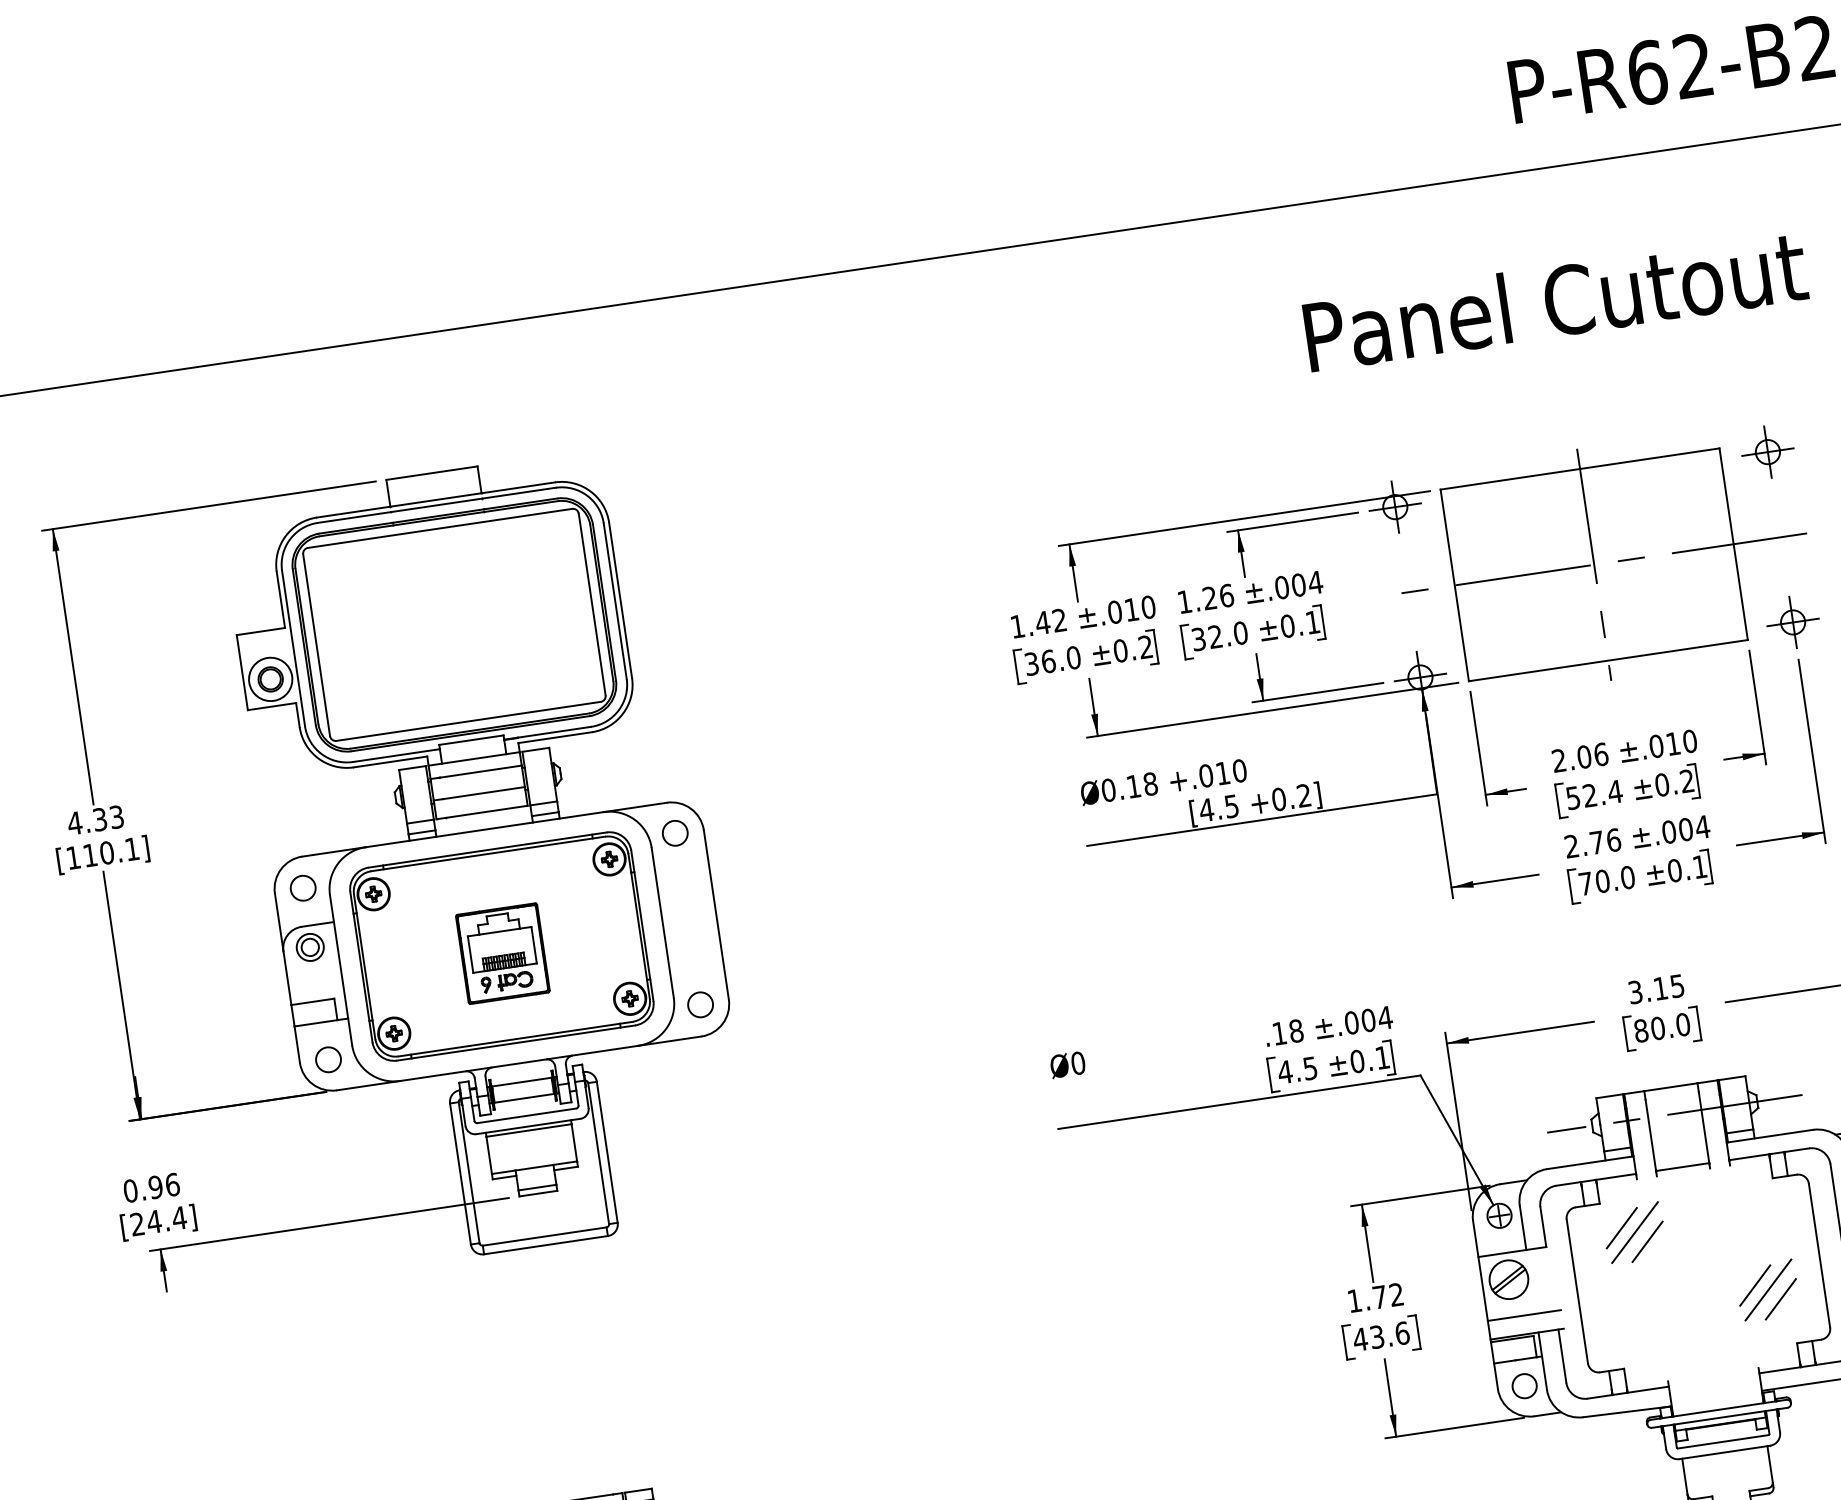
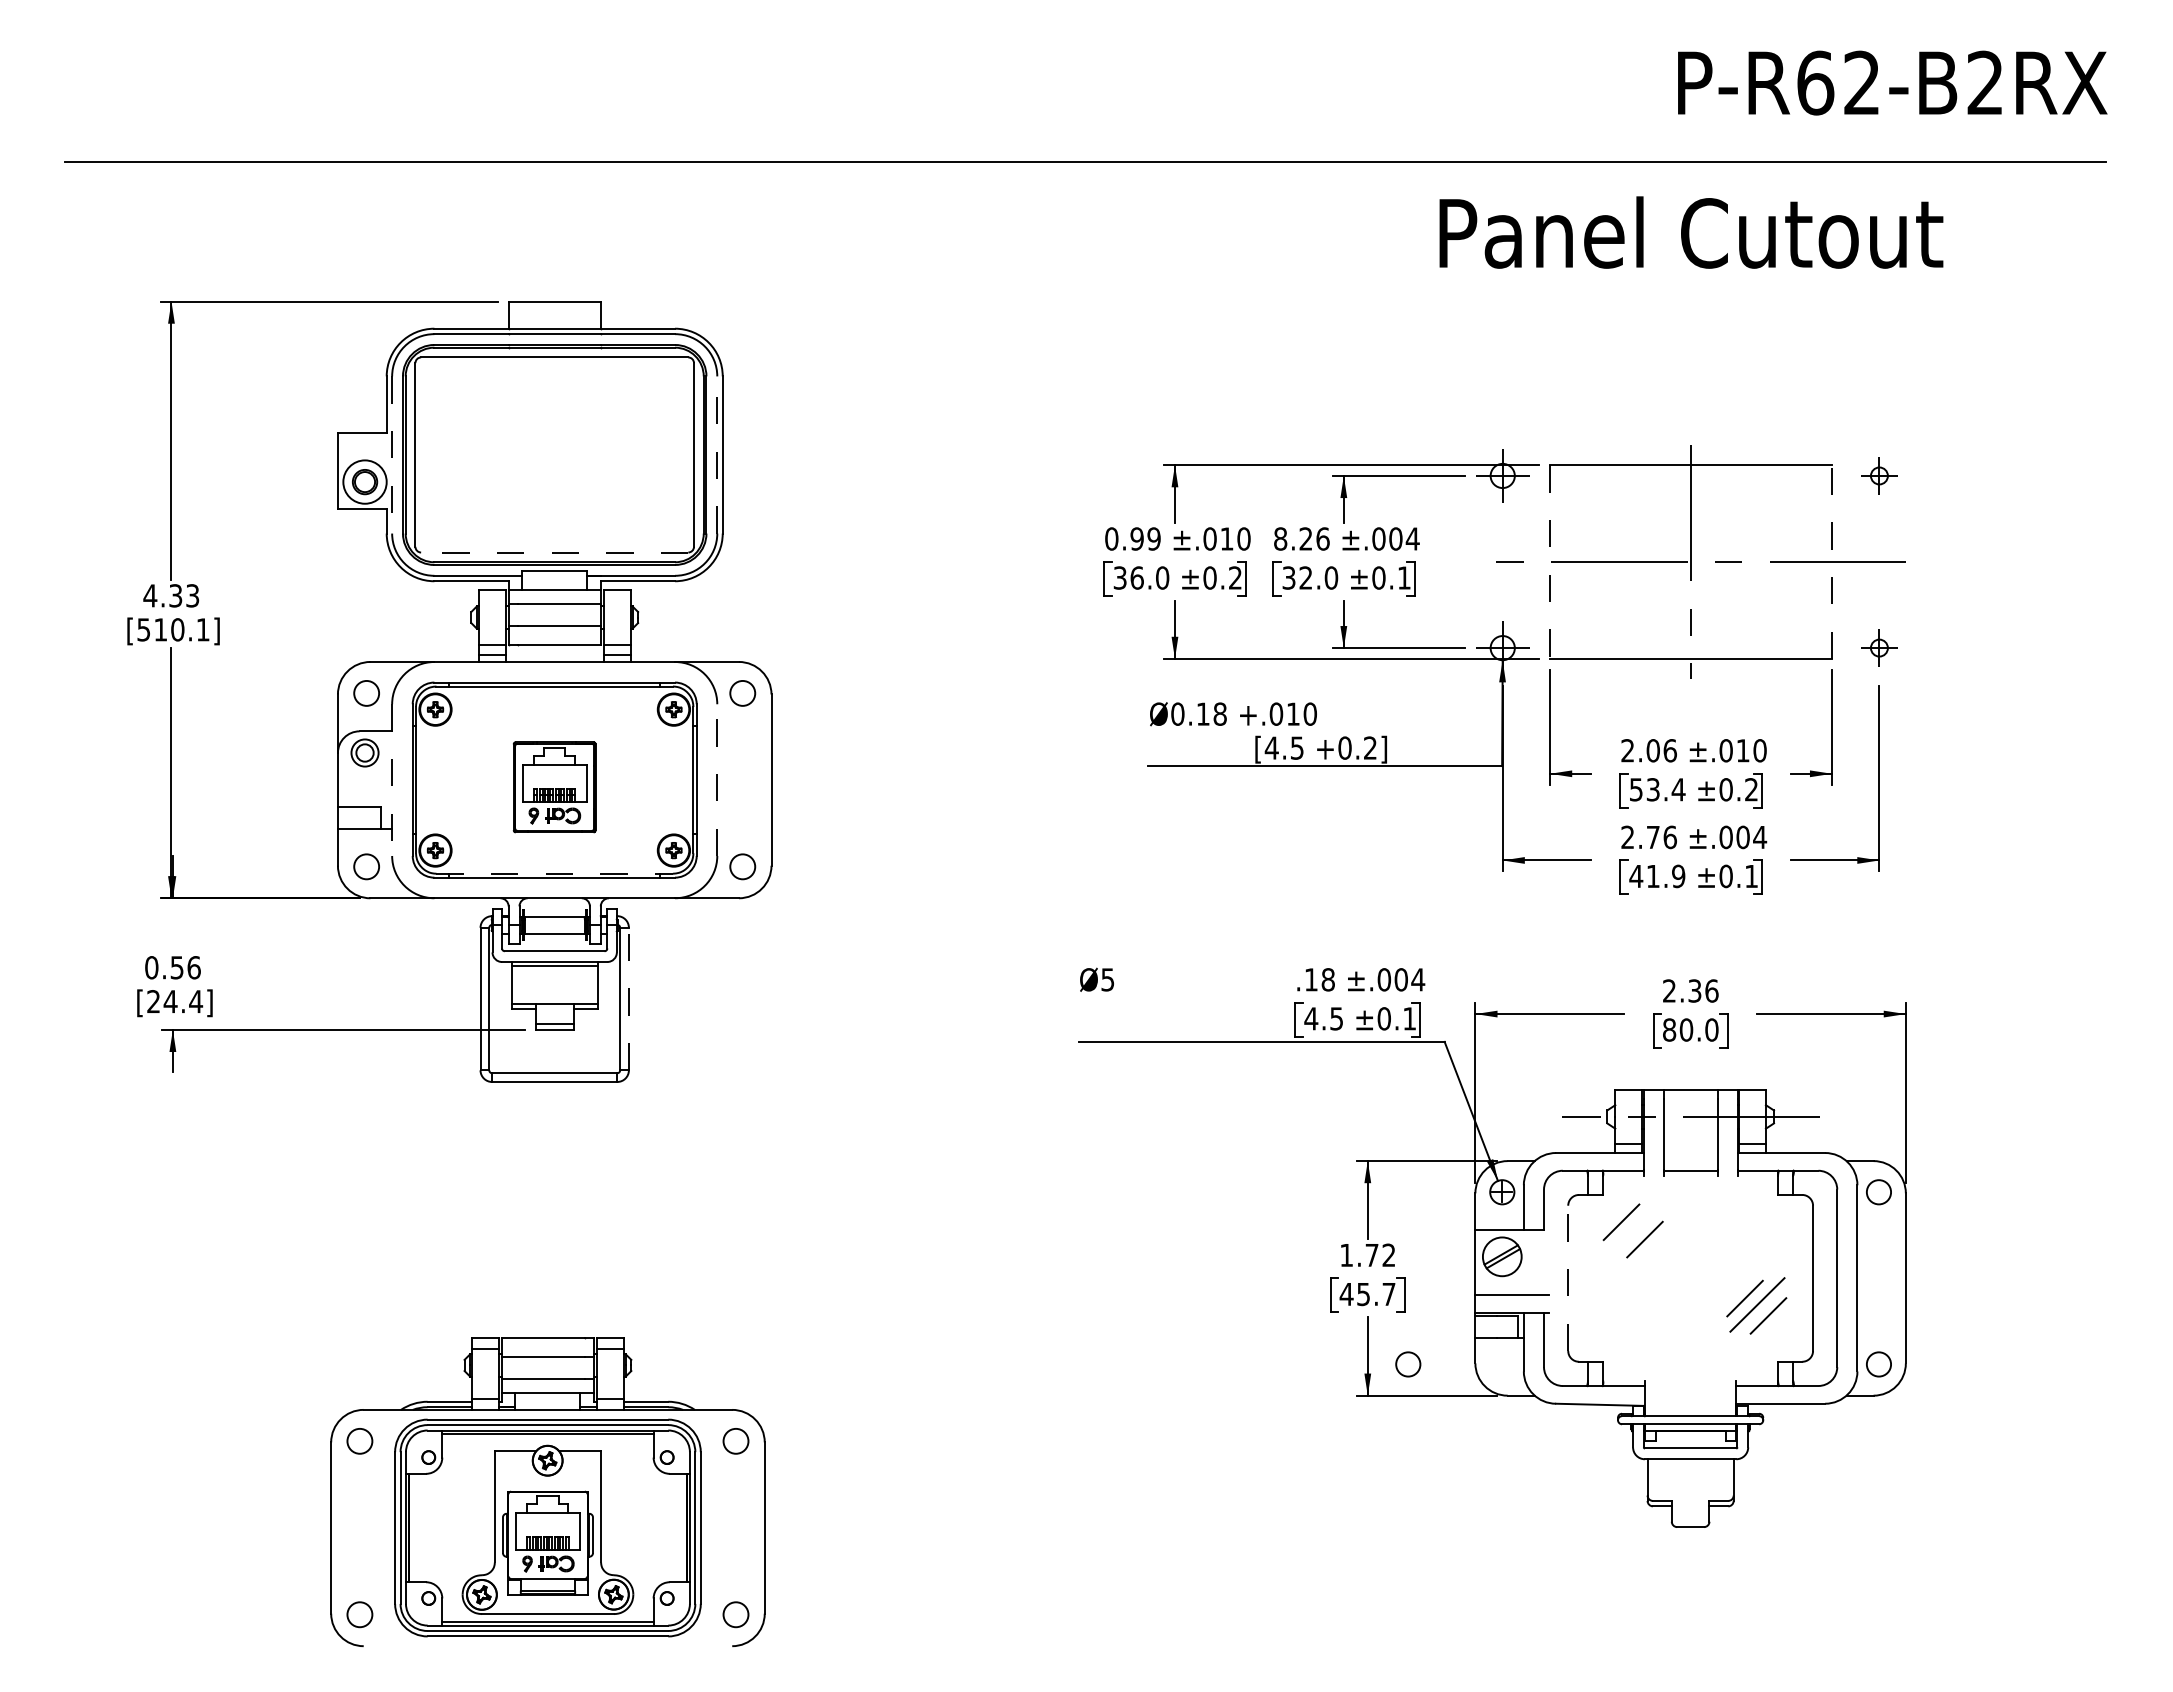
text: (1555, 301) -> (1691, 232), moved
part: (1767, 451) -> (1879, 475), size x0.7
line: (1734, 544) -> (1832, 562), solid -> dashed
line: (1455, 585) -> (1550, 562), solid -> dashed
line: (615, 600) -> (717, 454), solid -> dashed
text: (1184, 601) -> (1280, 538), 1.26 -> 8.26
part: (1793, 621) -> (1879, 647), size x0.7
text: (1038, 623) -> (1132, 538), 1.42 -> 0.99
line: (293, 648) -> (392, 454), solid -> dashed
line: (468, 721) -> (554, 552), solid -> dashed
text: (1589, 795) -> (1652, 789), 52.4 -> 53.4
text: (73, 857) -> (143, 629), [110.1] -> [510.1]
text: (1606, 880) -> (1657, 876), 70.0 -> 41.9
line: (662, 923) -> (717, 780), solid -> dashed
line: (341, 970) -> (392, 780), solid -> dashed
text: (1656, 988) -> (1690, 990), 3.15 -> 2.36
line: (516, 1038) -> (555, 873), solid -> dashed
text: (1077, 1063) -> (1107, 979), Ø0 -> Ø5
line: (606, 1151) -> (628, 998), solid -> dashed
text: (155, 1187) -> (176, 967), 0.96 -> 0.56
line: (1634, 1232) -> (1633, 1228), removed
line: (1577, 1291) -> (1568, 1278), solid -> dashed
text: (1390, 1335) -> (1376, 1294), 43.6 -> 45.7
circle: (1524, 1386) -> (1408, 1364), moved

